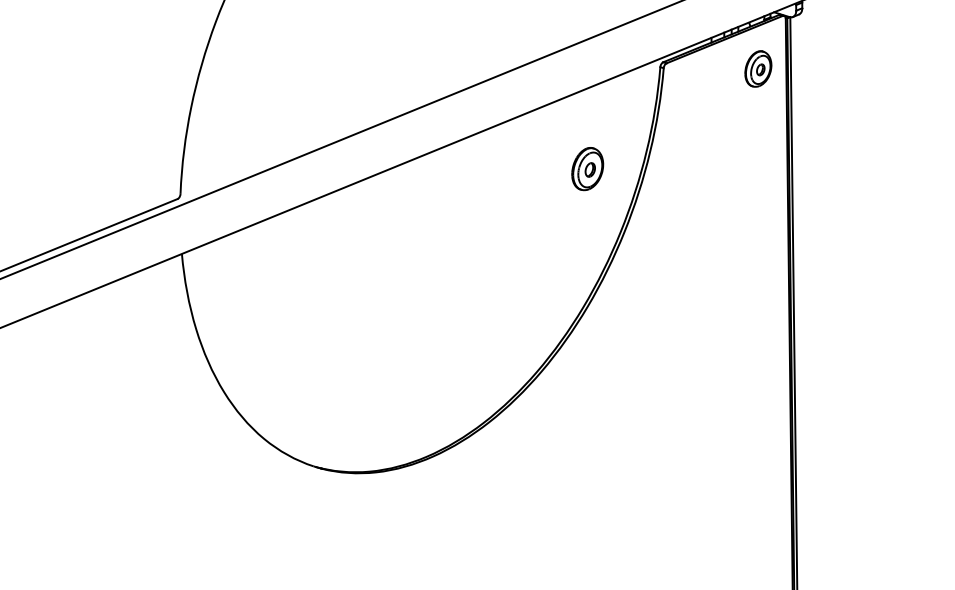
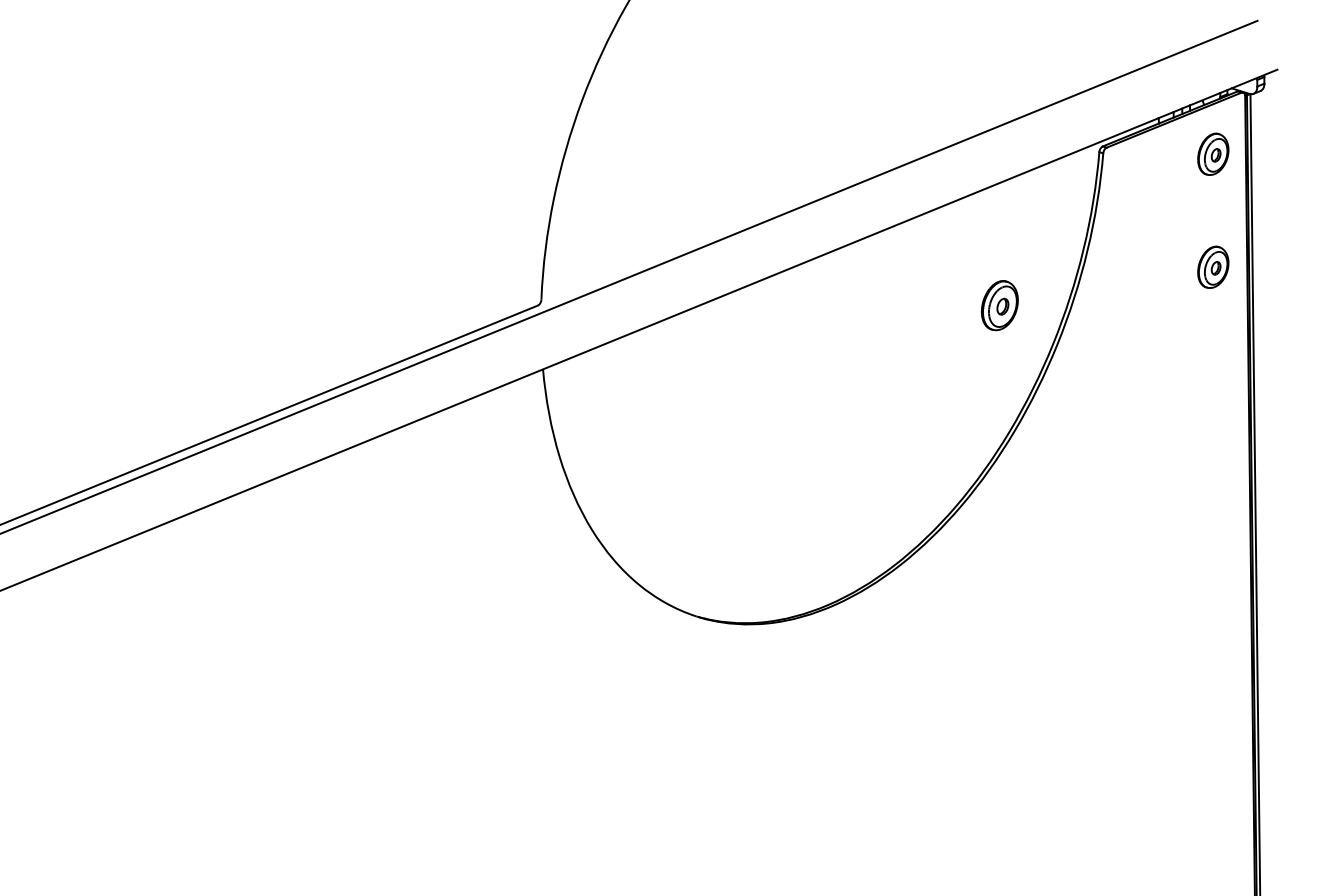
part: (758, 165) -> (1213, 266), added
part: (587, 168) -> (999, 305), moved

